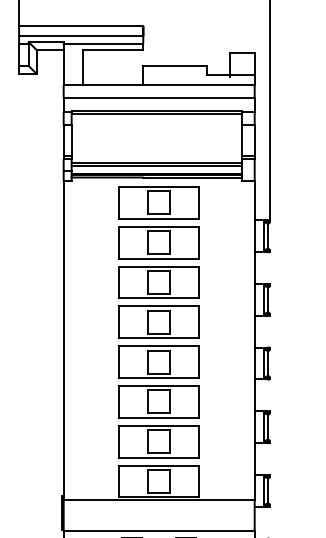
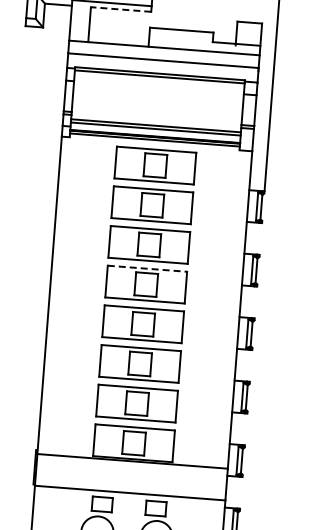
line: (112, 50) -> (120, 9), solid -> dashed
line: (159, 306) -> (147, 268), solid -> dashed

